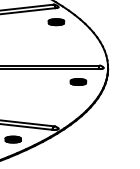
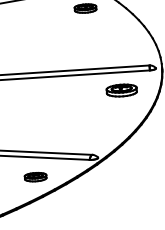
part: (78, 81) -> (121, 89), size x1.4

